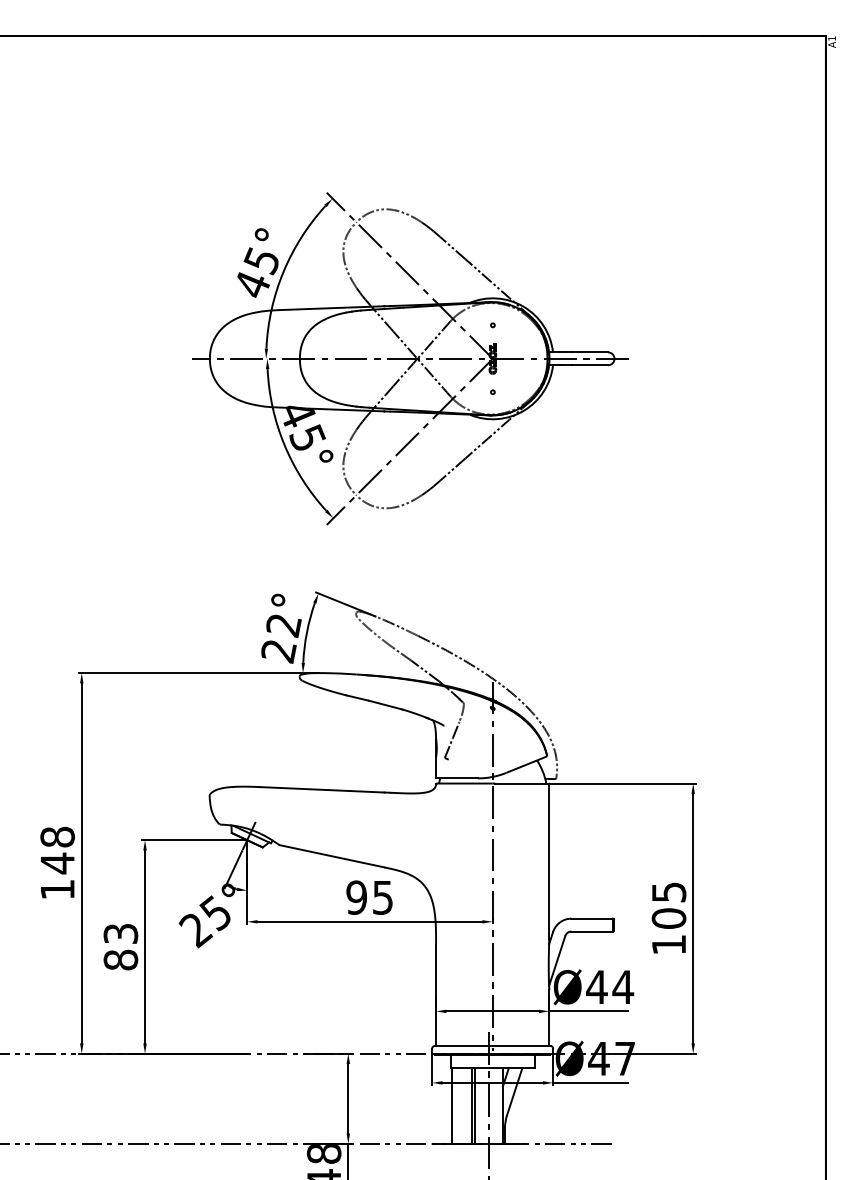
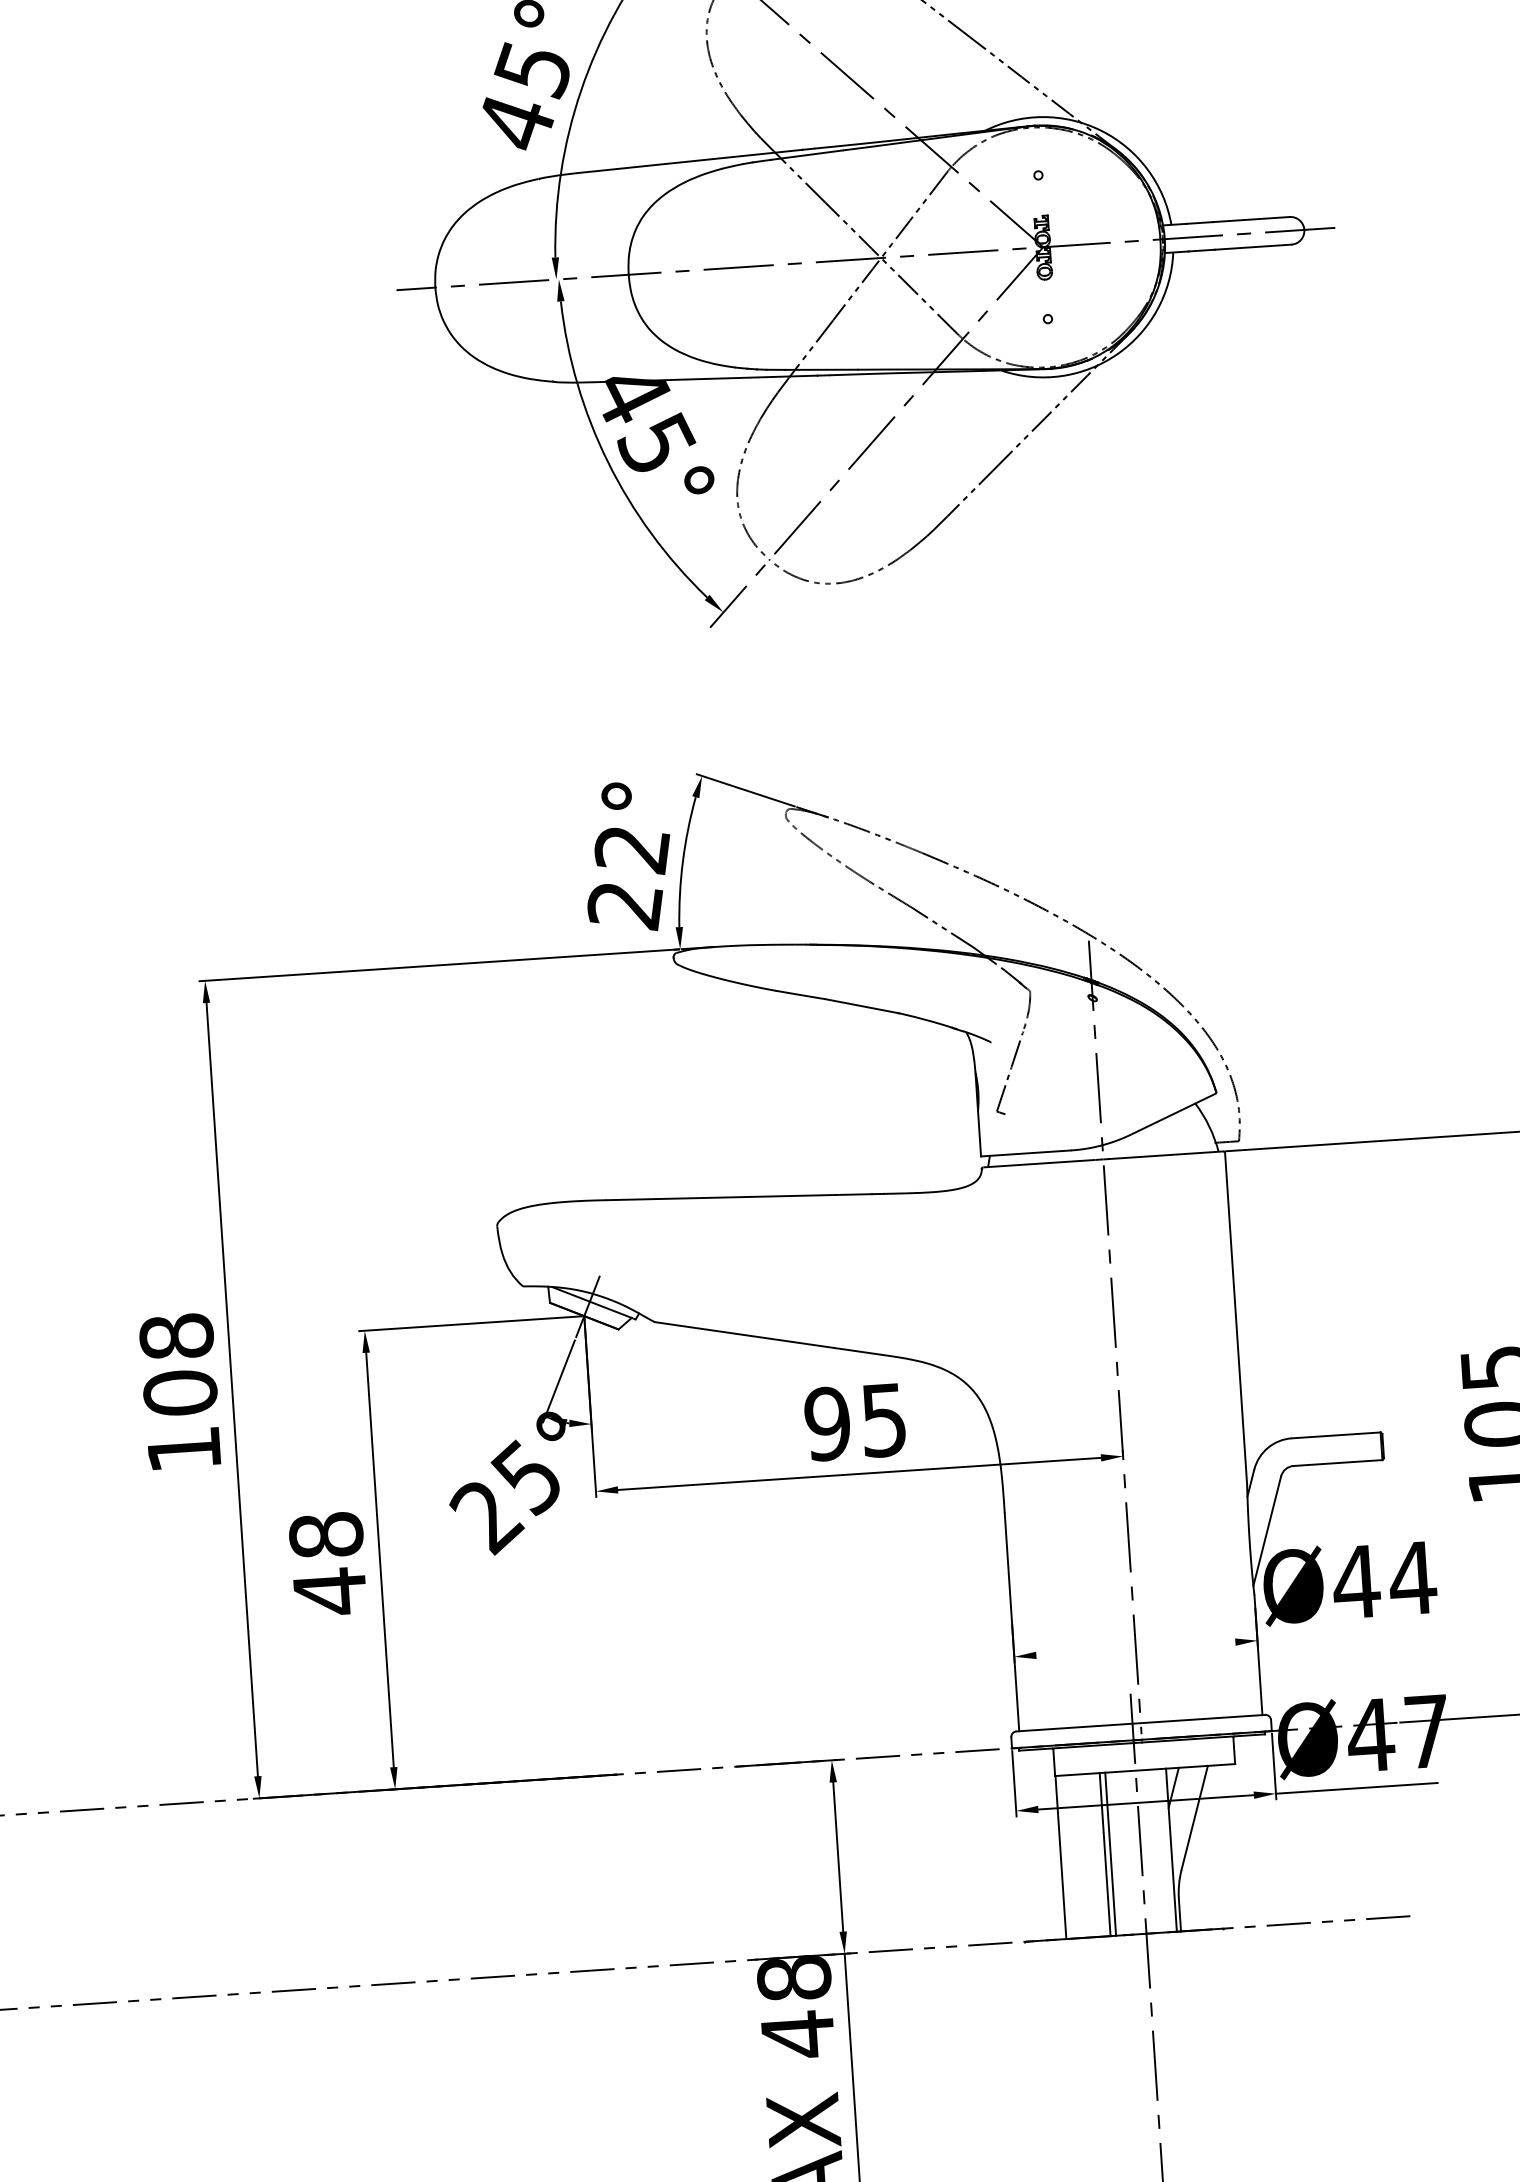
text: (57, 863) -> (180, 1393), 148 -> 108
text: (120, 947) -> (327, 1564), 83 -> 48
line: (492, 1011) -> (1135, 1649), removed
line: (588, 1011) -> (1341, 1635), removed

